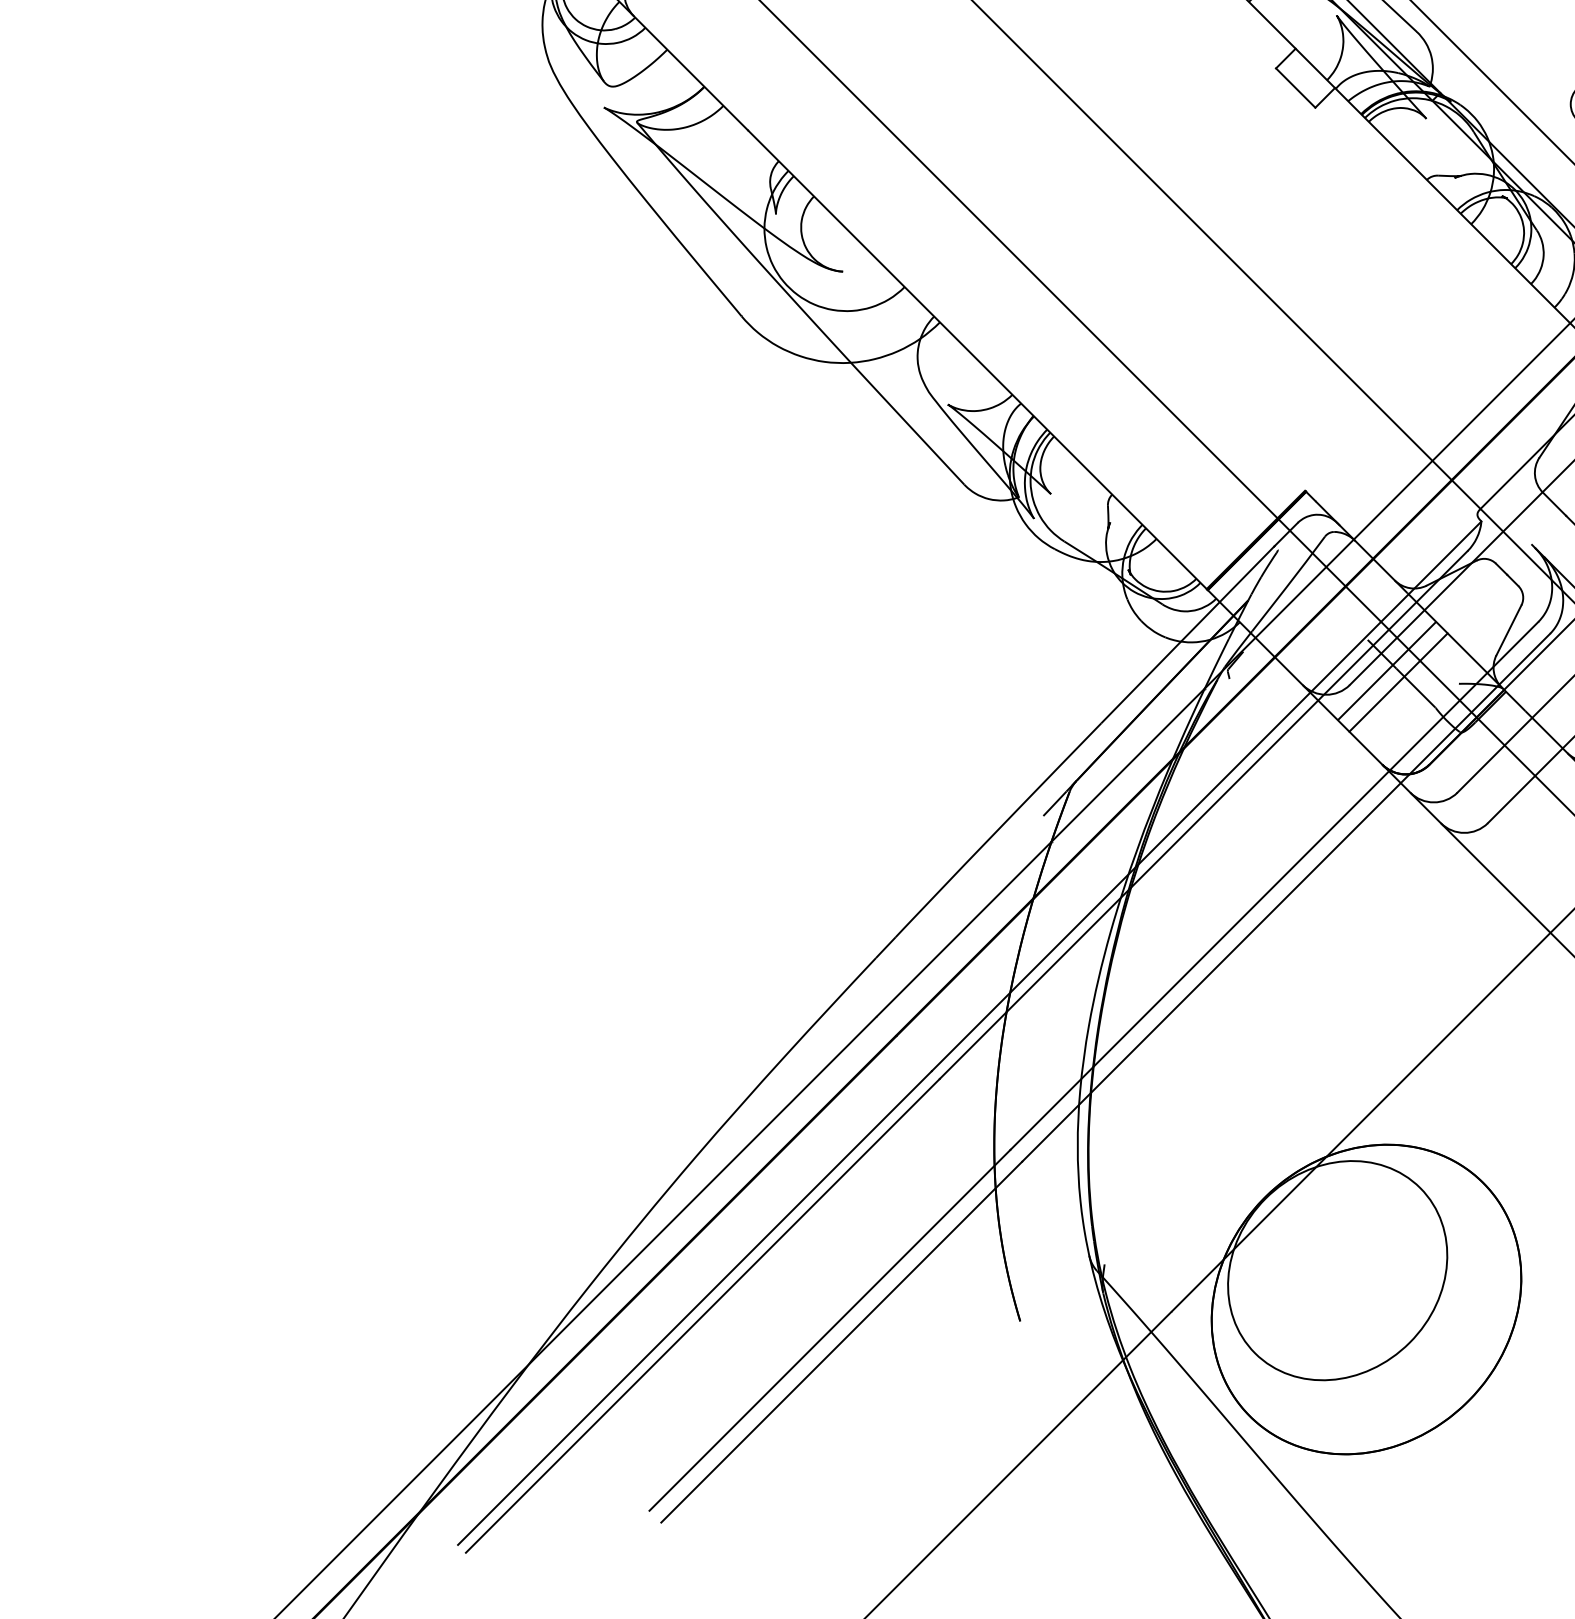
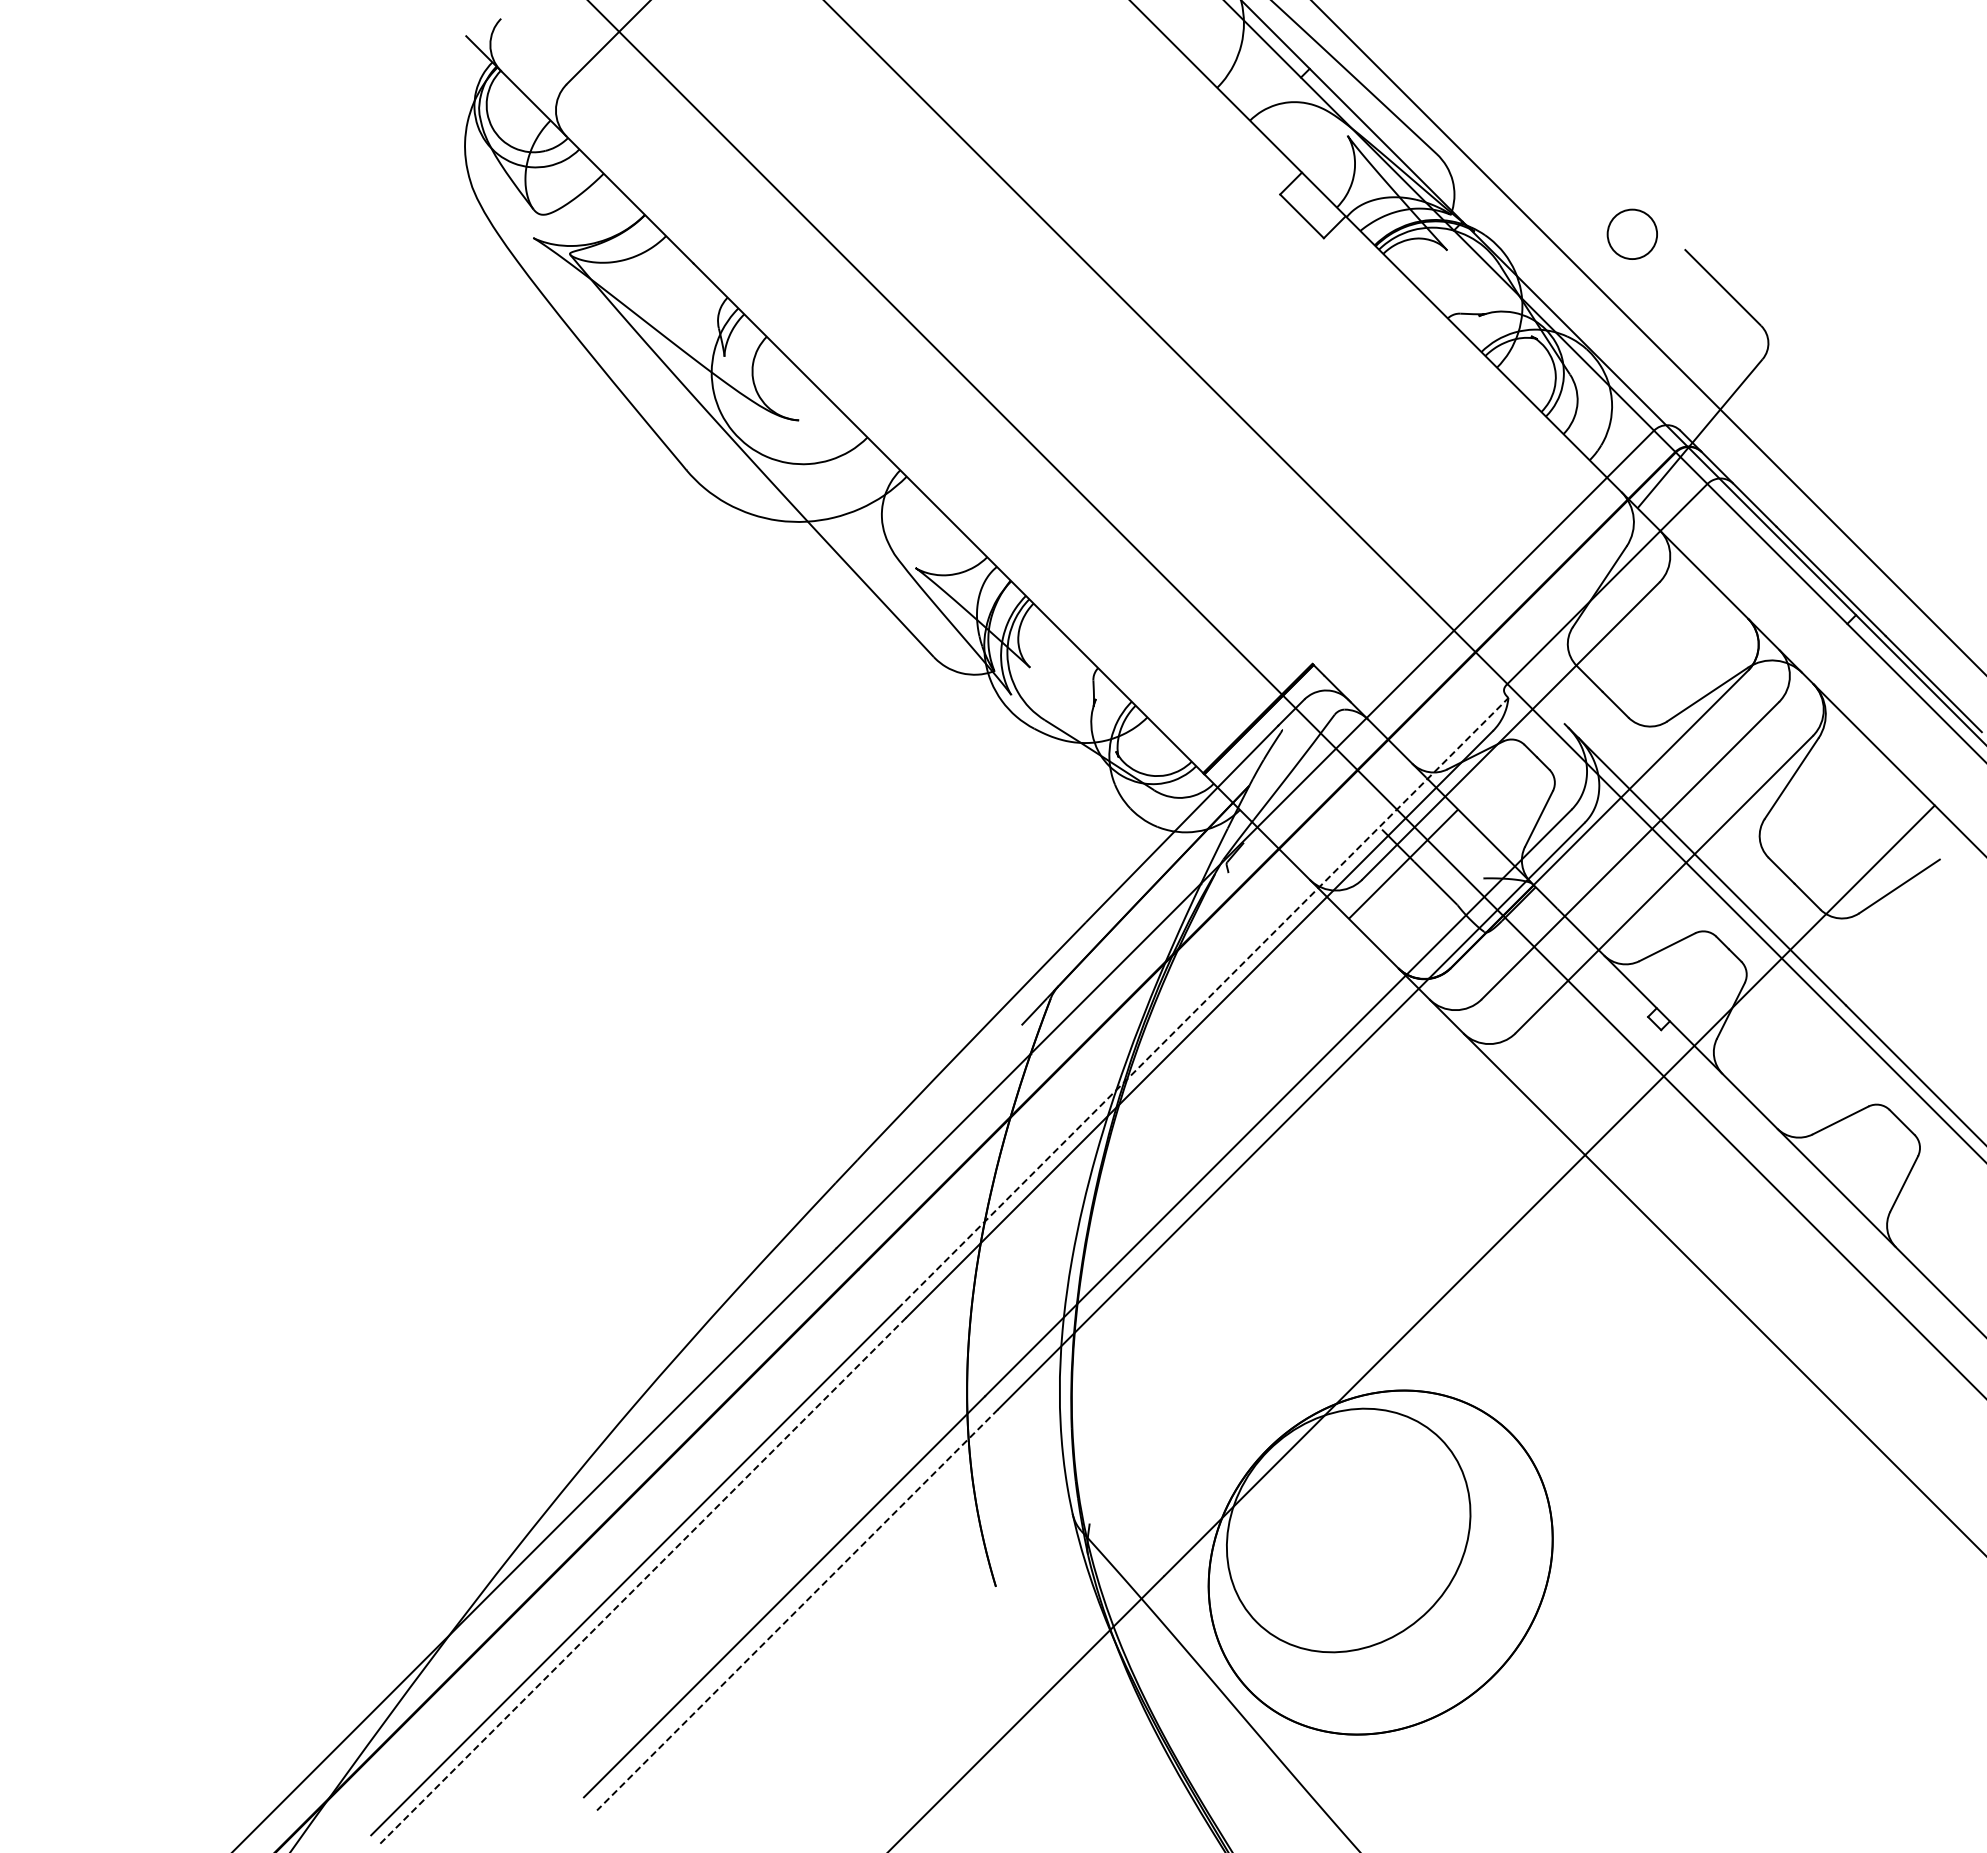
line: (1397, 682) -> (1415, 876), removed
line: (1207, 796) -> (1203, 1003), solid -> dashed
line: (702, 1316) -> (642, 1581), solid -> dashed
line: (841, 1341) -> (797, 1609), solid -> dashed

